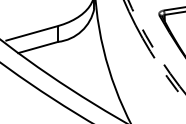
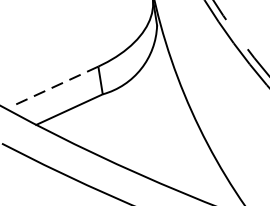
line: (32, 33) -> (55, 86), solid -> dashed

